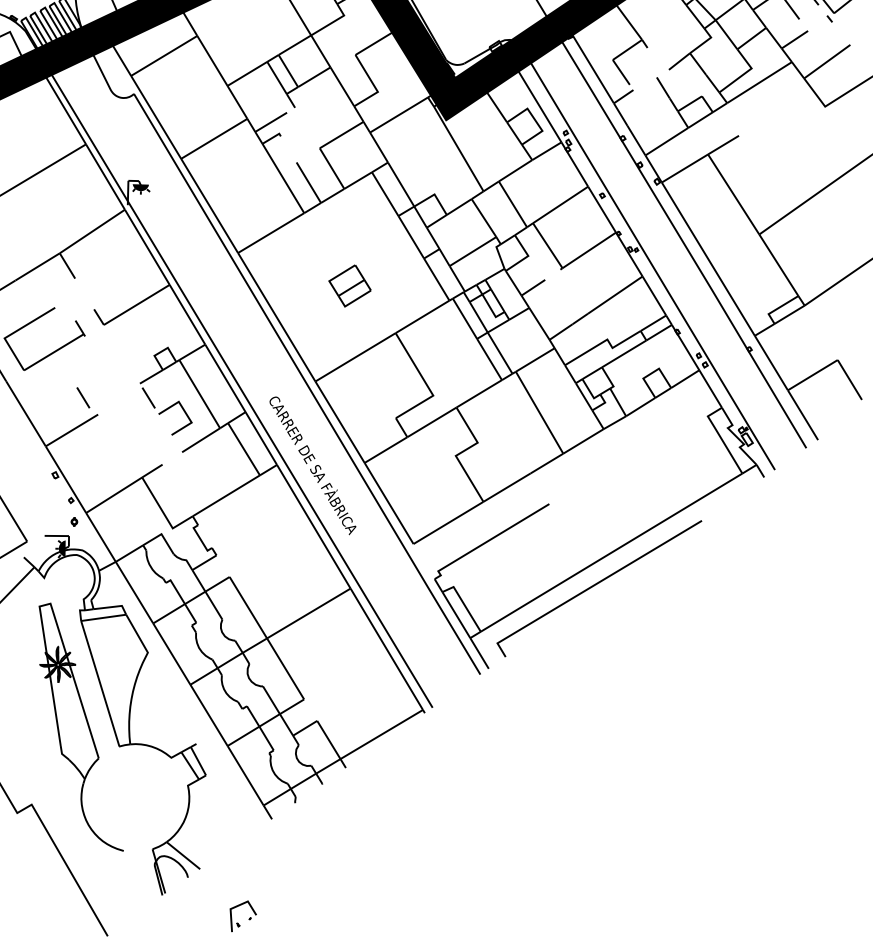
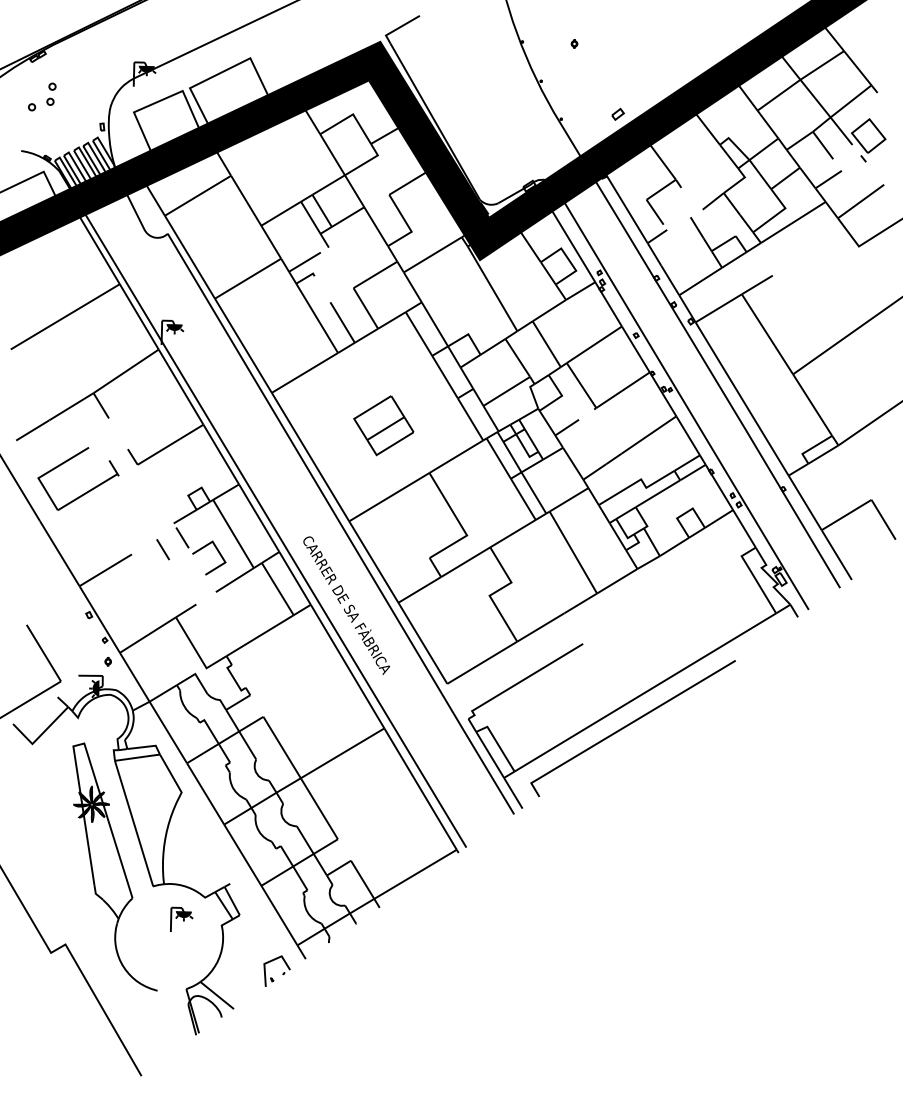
part: (349, 285) -> (383, 425), size x1.43
line: (82, 397) -> (162, 549), moved
part: (147, 778) -> (181, 918), added
part: (248, 918) -> (282, 973), moved

